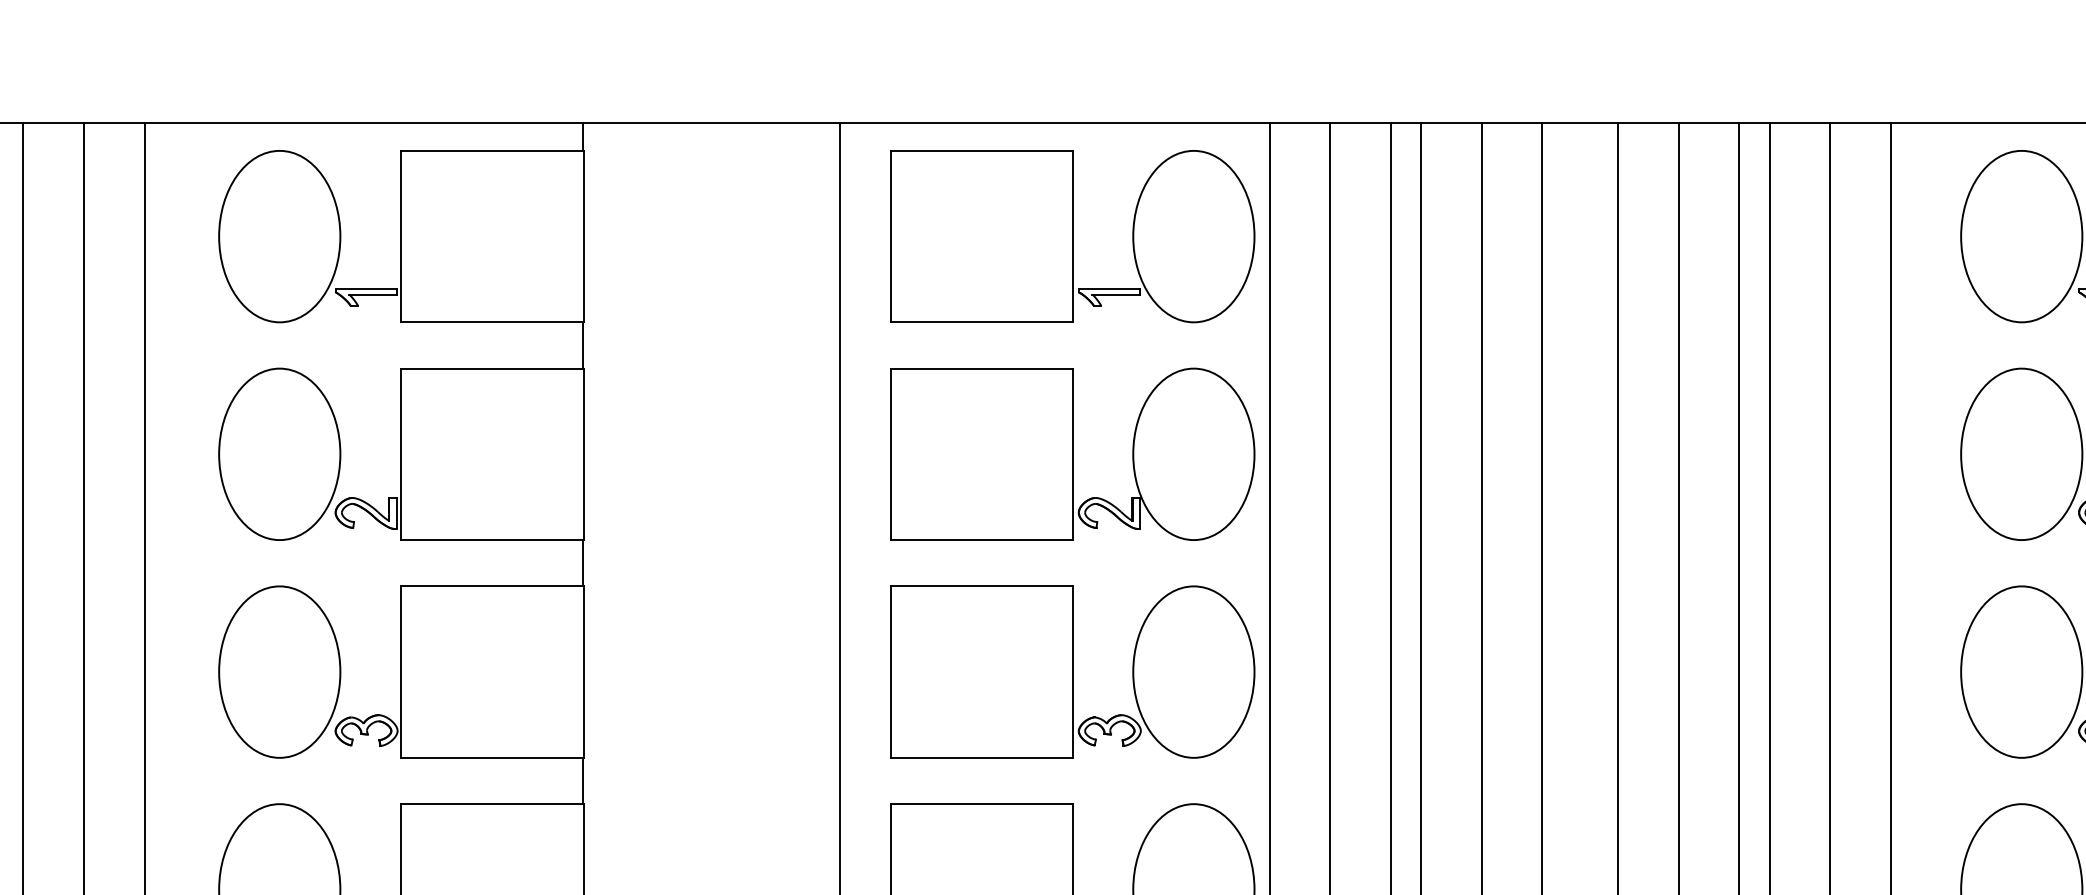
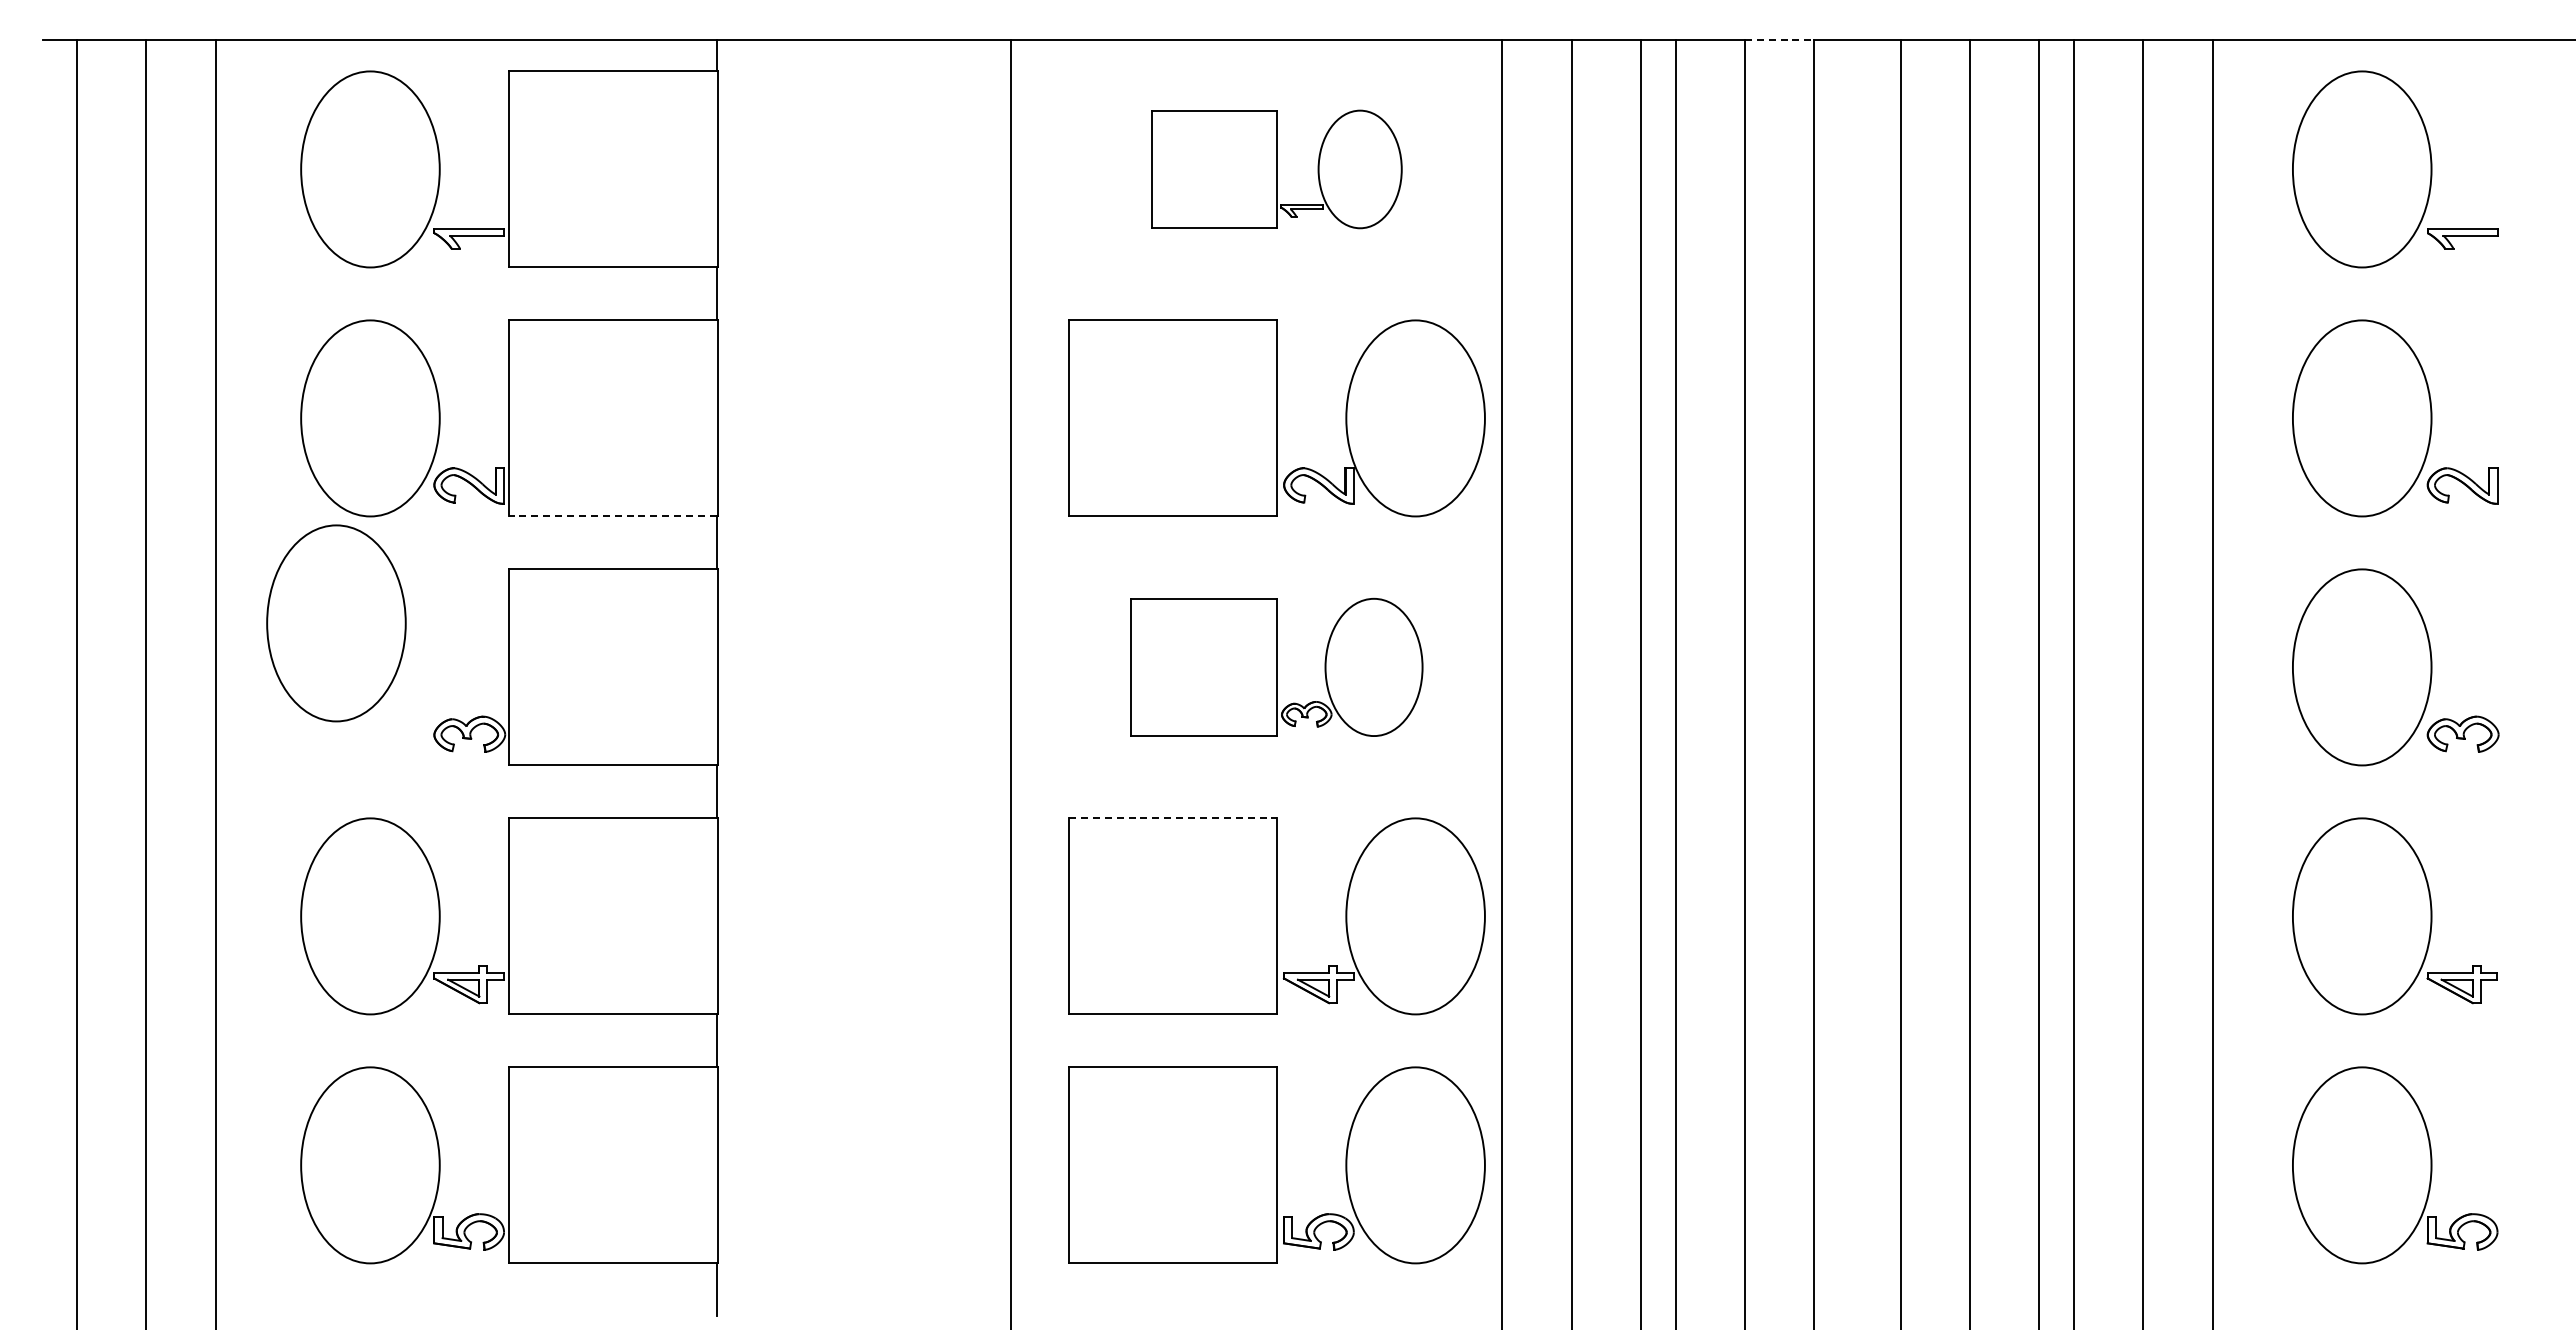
line: (1512, 123) -> (1779, 40), solid -> dashed
part: (1072, 236) -> (1276, 169), size x0.6
line: (492, 540) -> (613, 516), solid -> dashed
part: (279, 672) -> (336, 623), moved
part: (1072, 672) -> (1276, 667), size x0.7
line: (982, 804) -> (1173, 818), solid -> dashed

